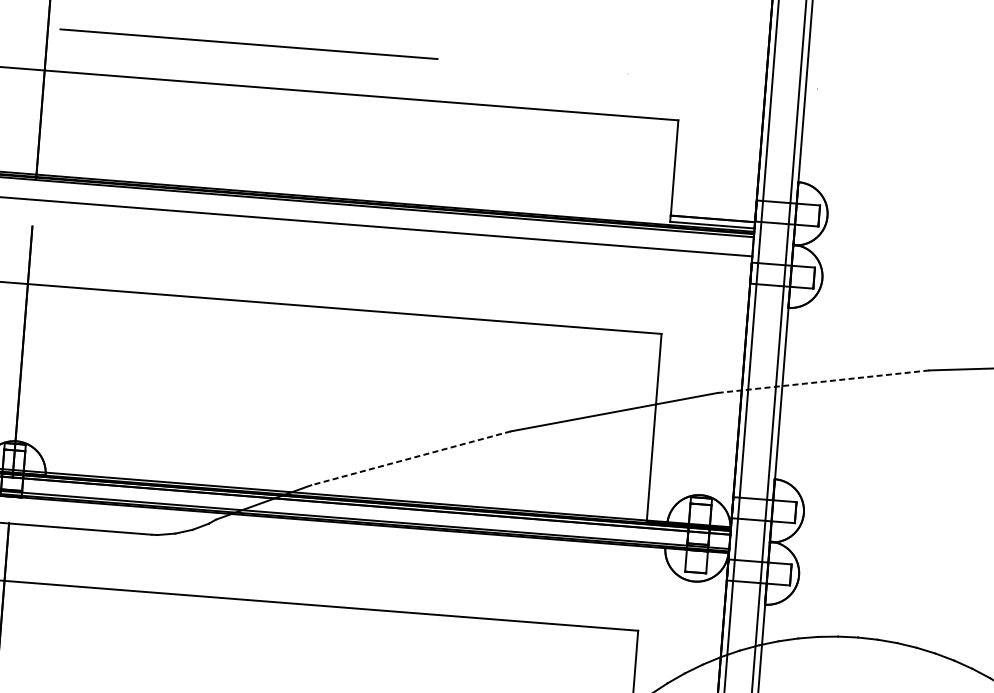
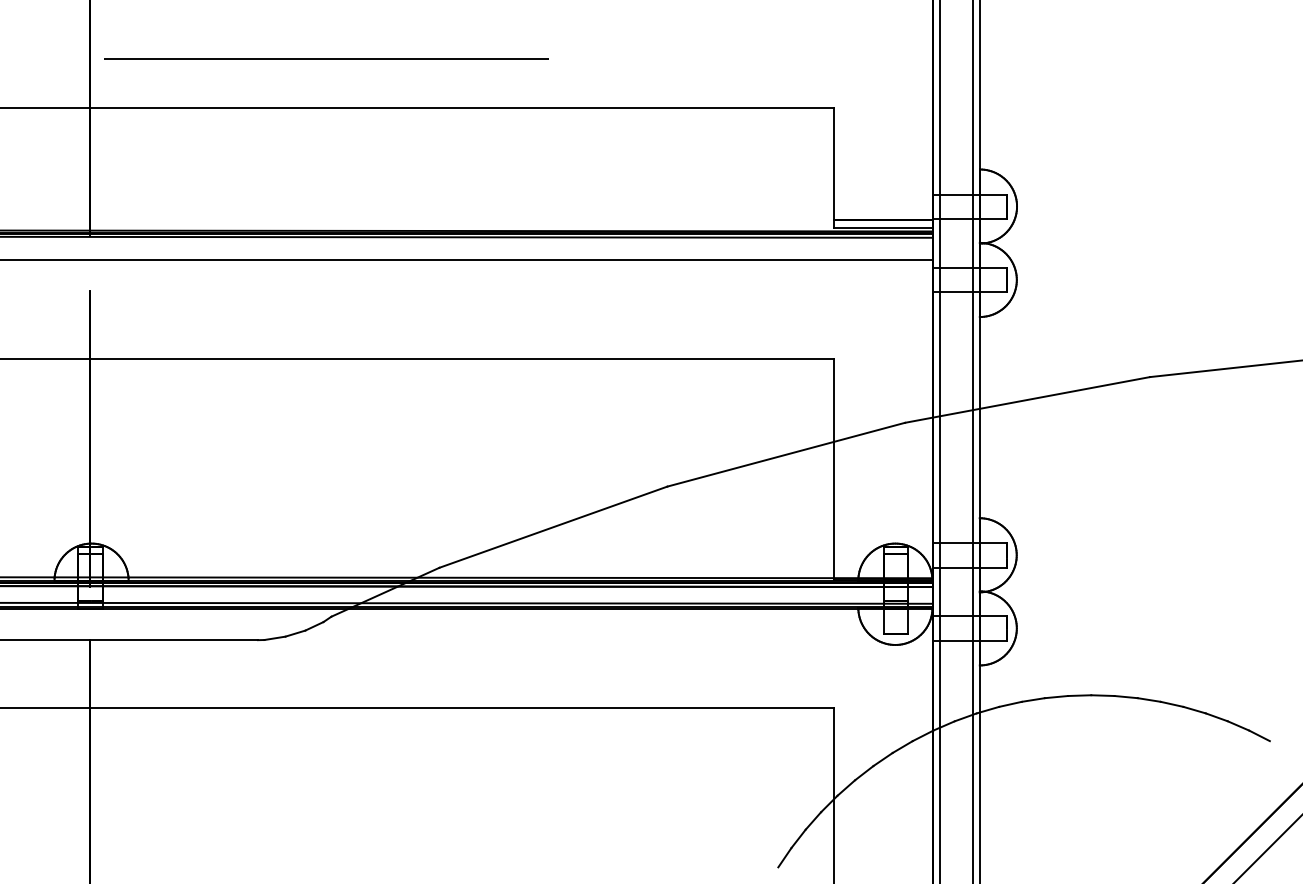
line: (823, 381) -> (1027, 399), dashed -> solid
line: (410, 458) -> (552, 527), dashed -> solid

